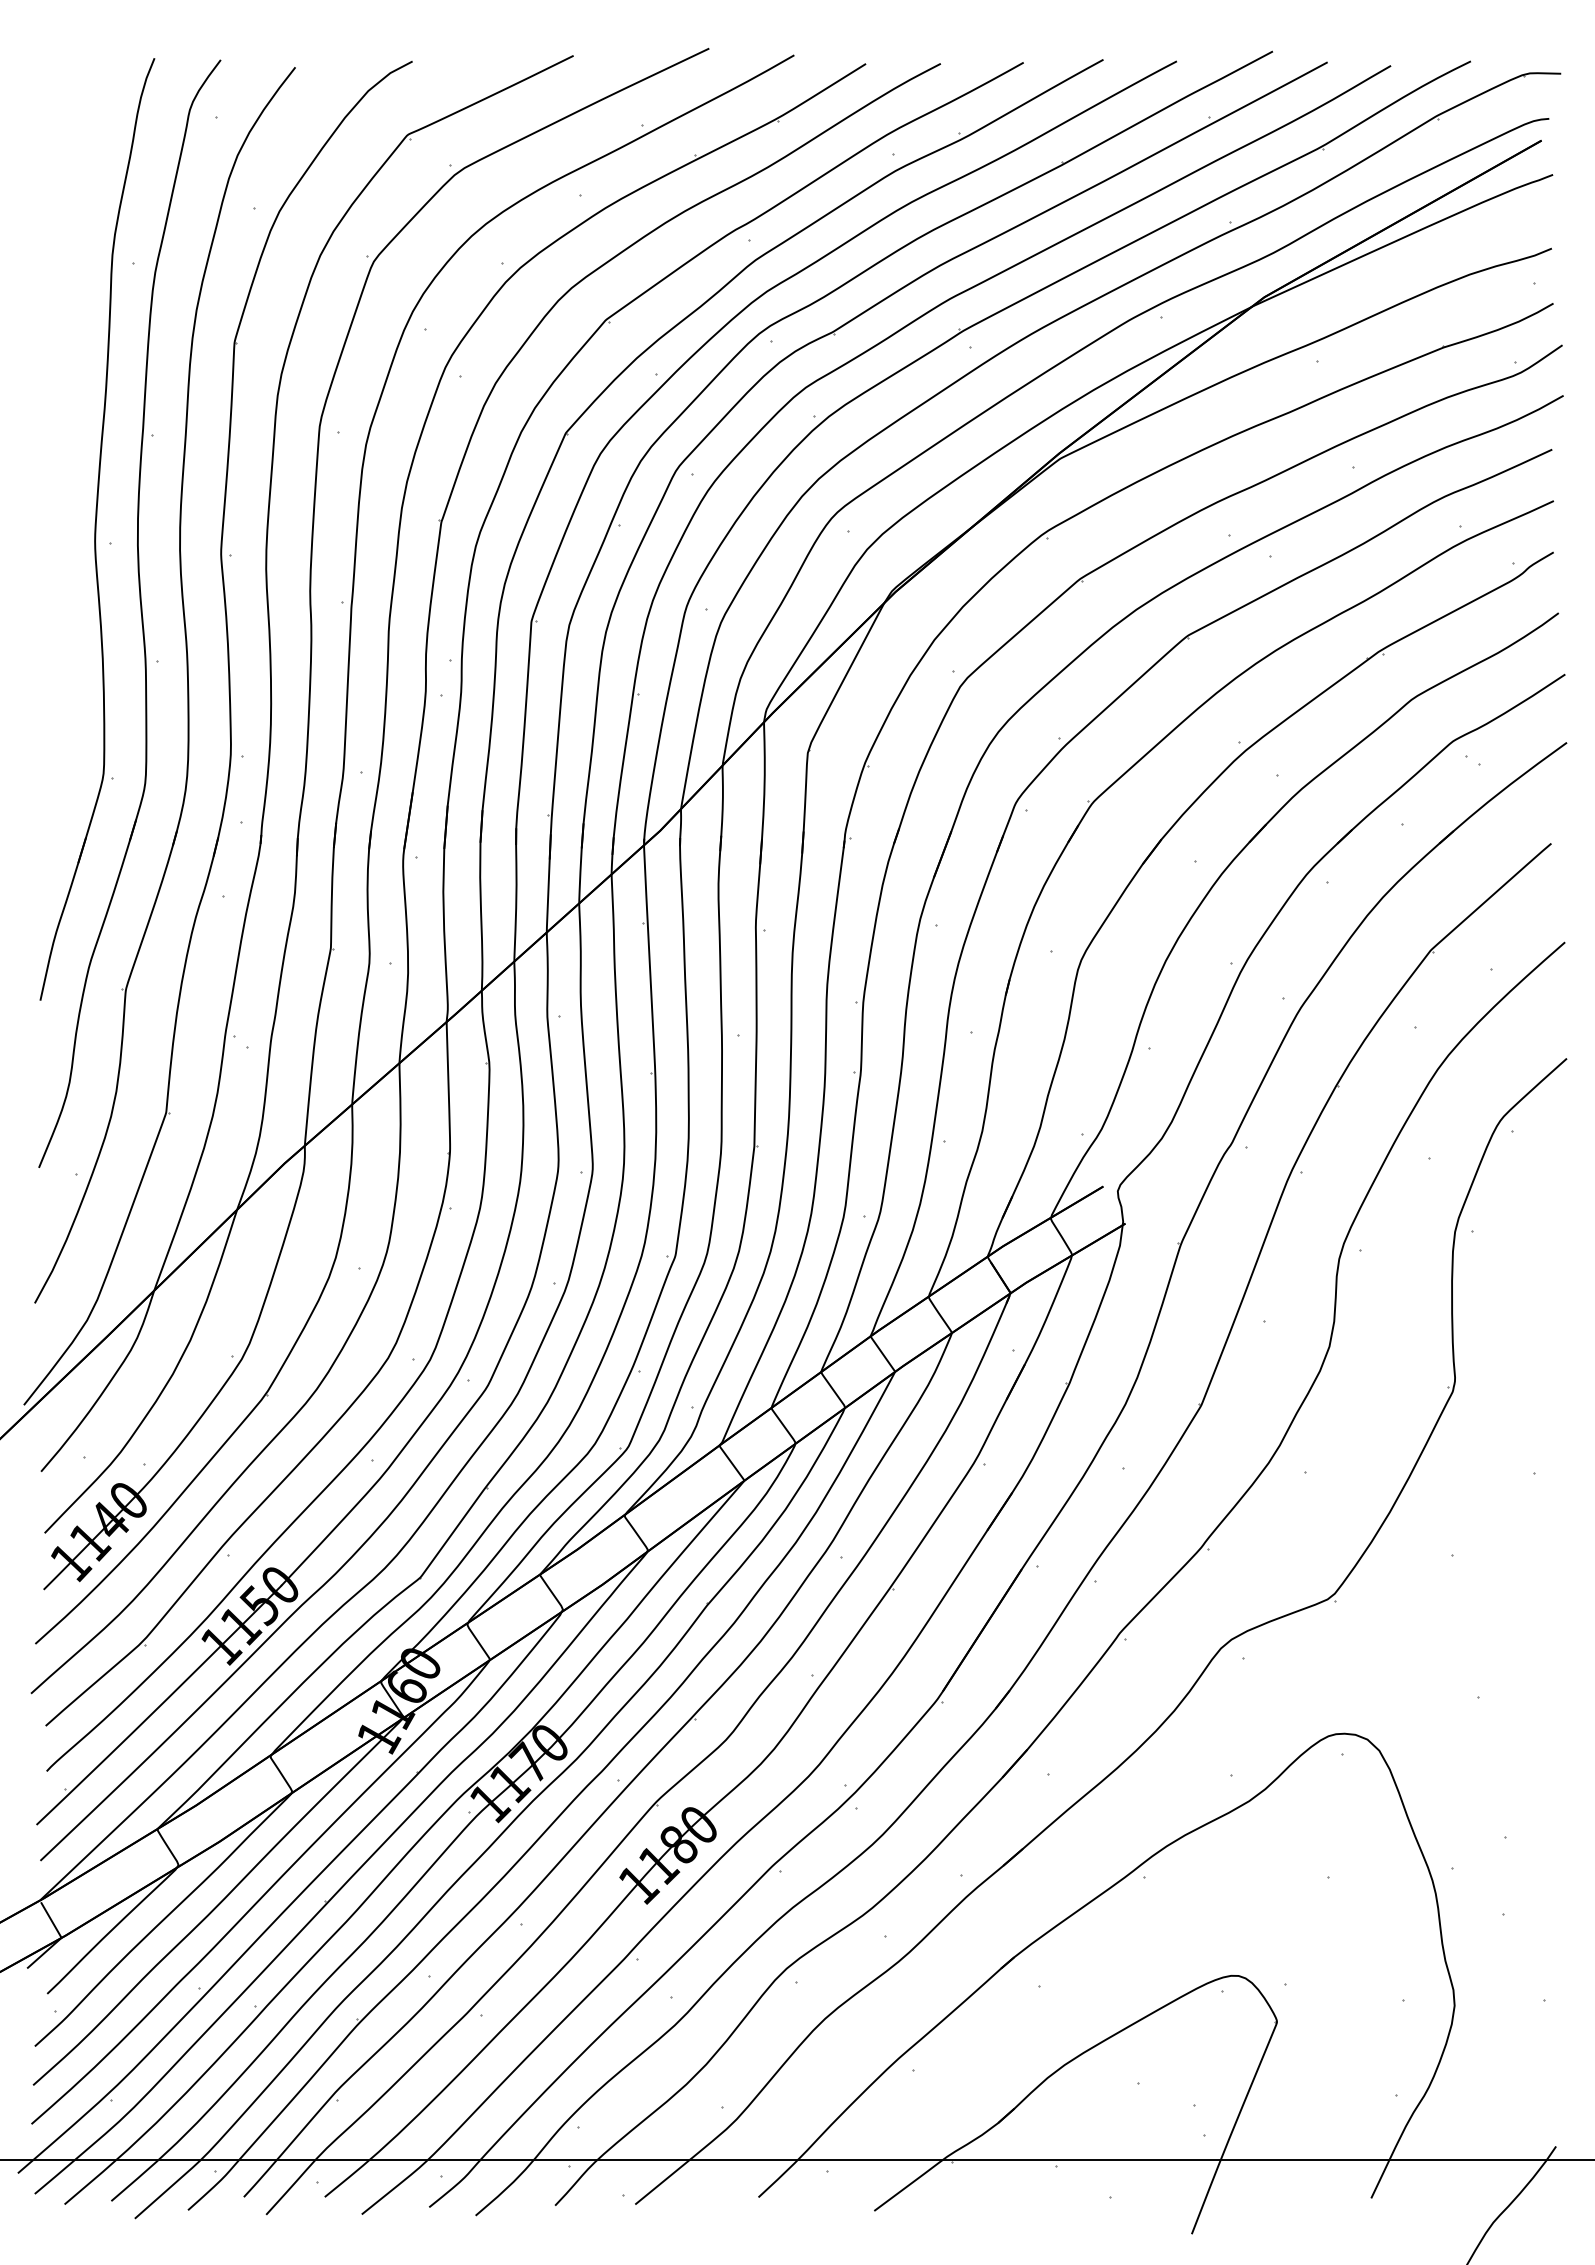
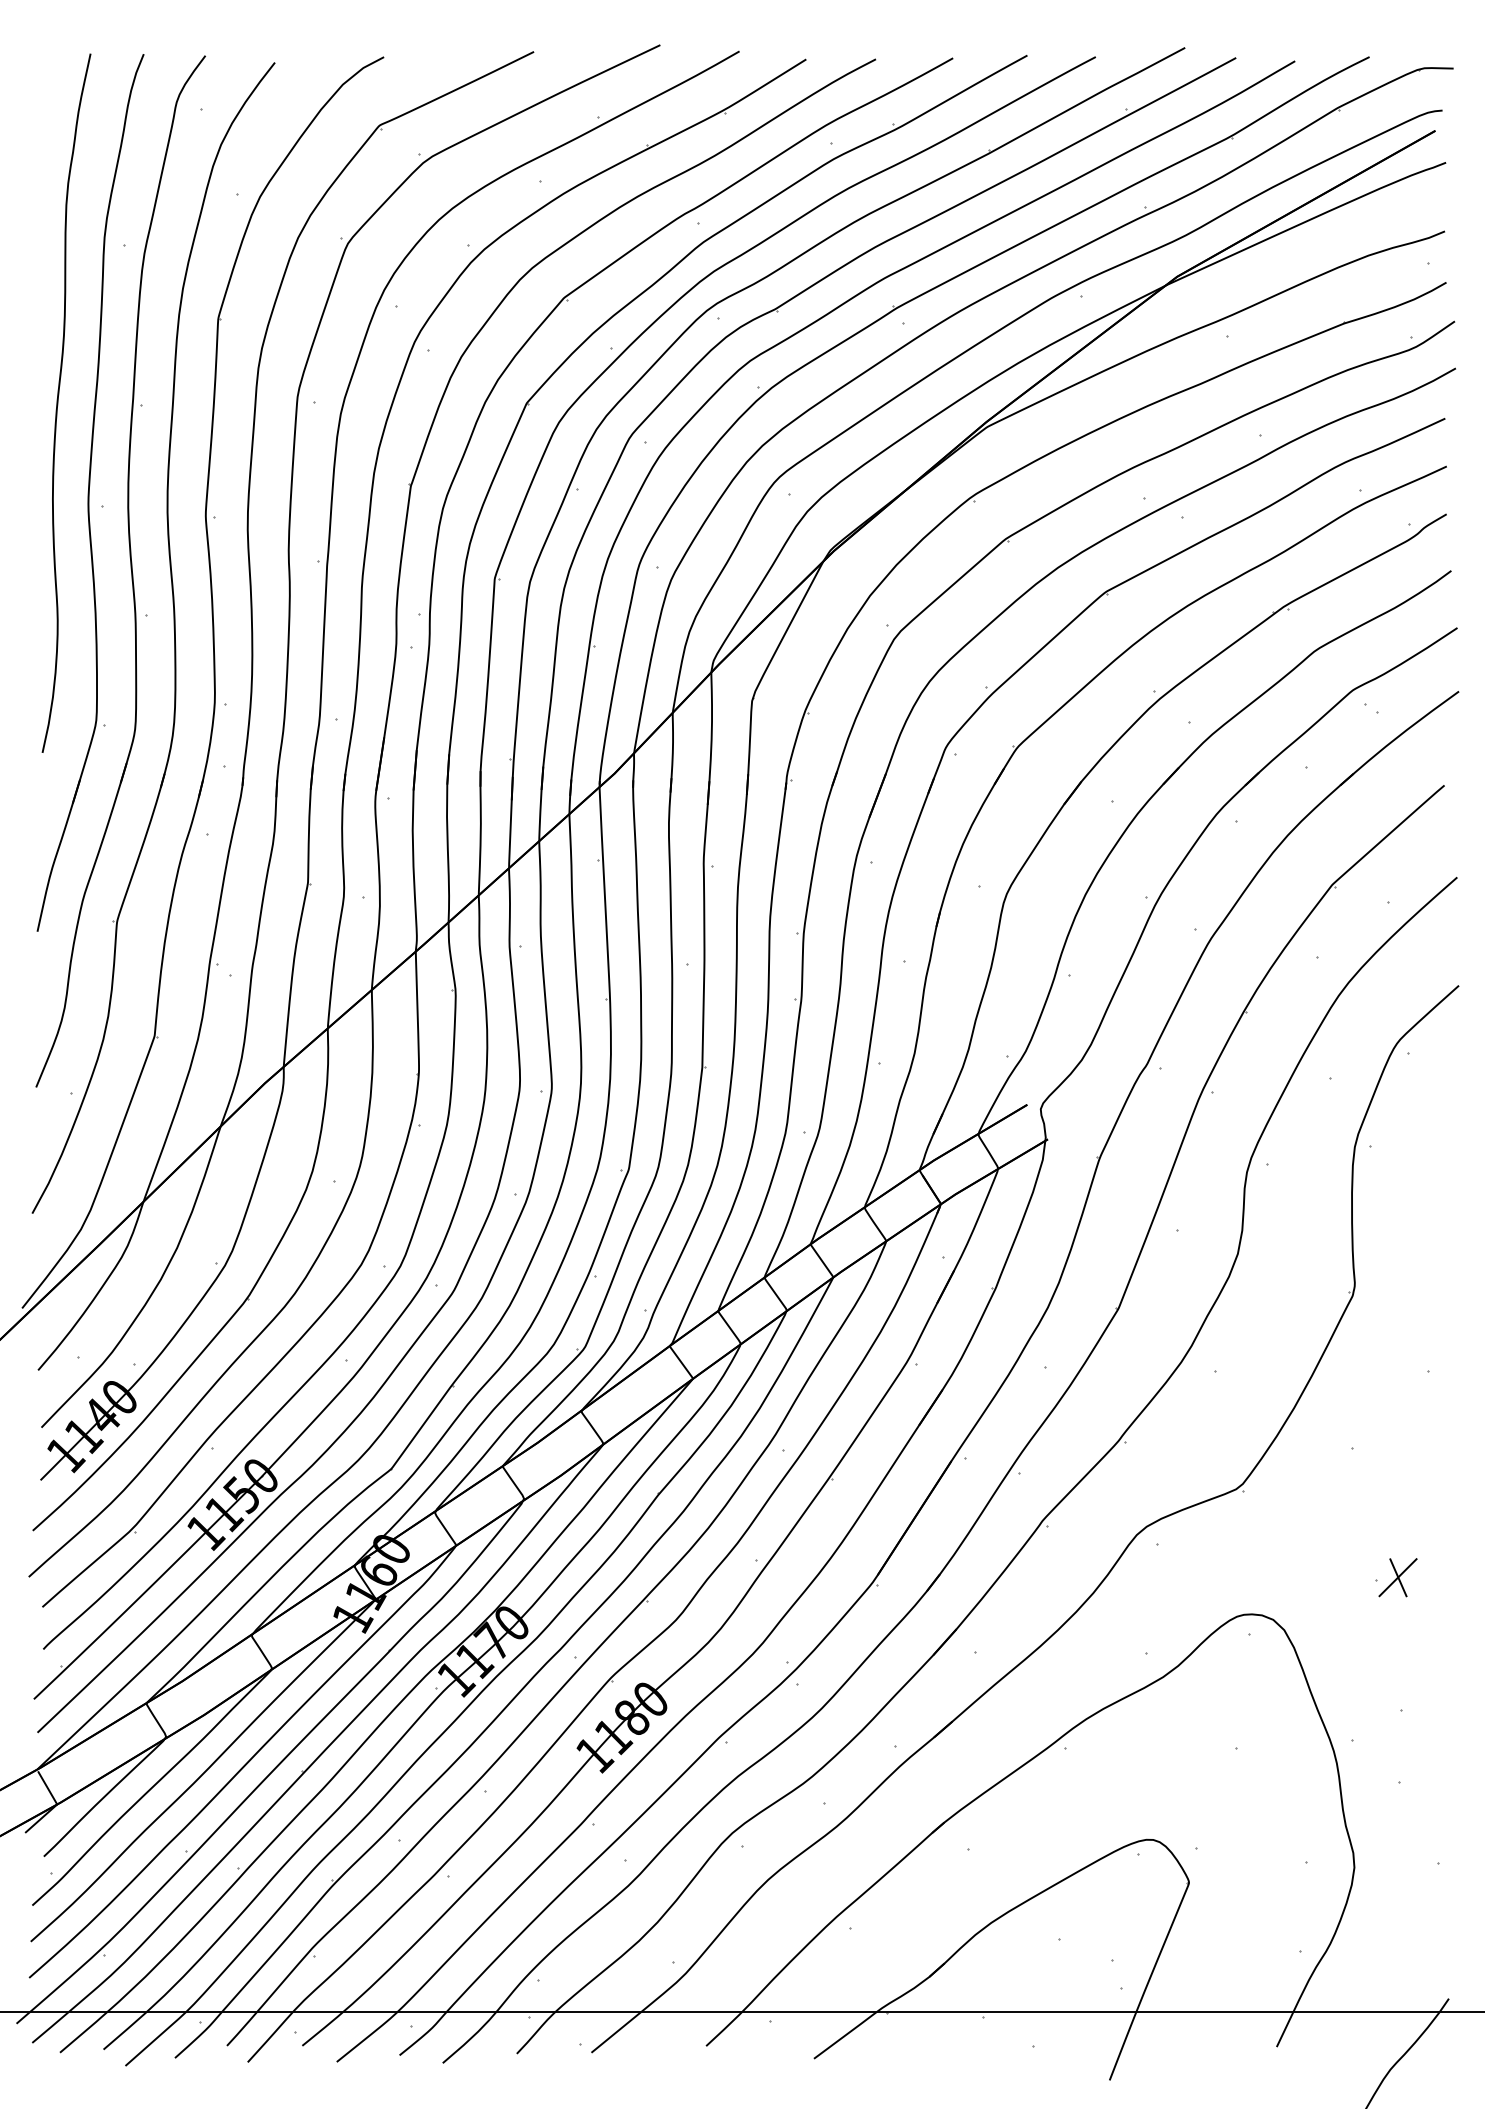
curve: (63, 428) -> (58, 398), added
part: (1501, 1694) -> (1398, 1577), added

